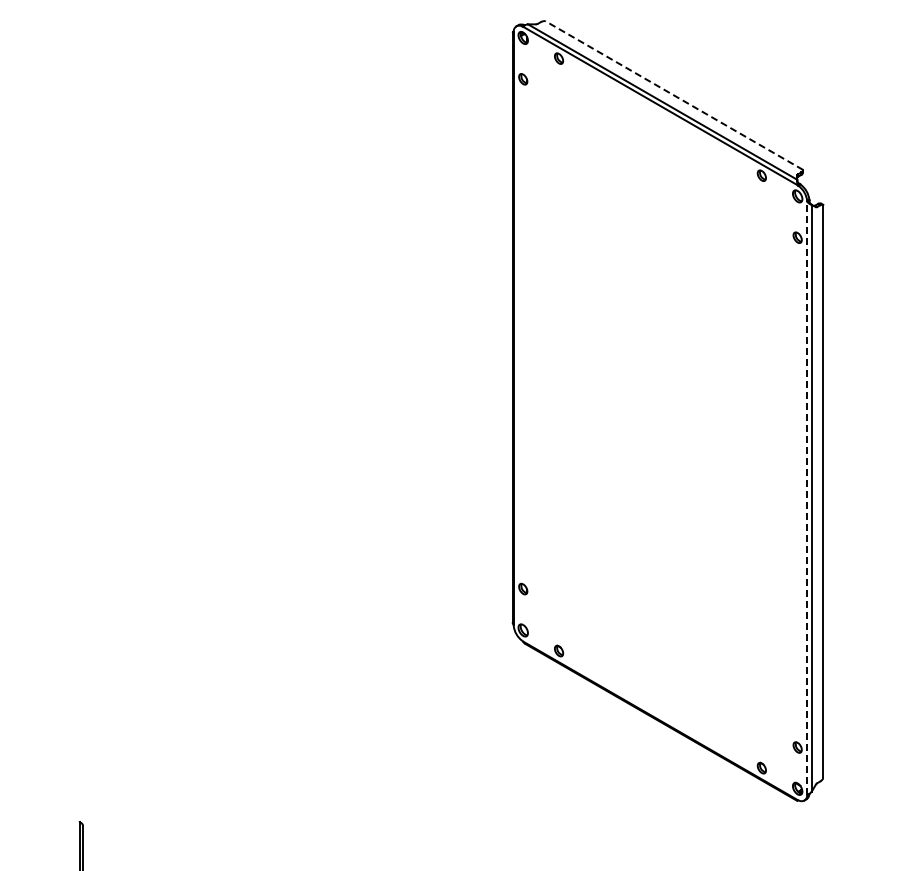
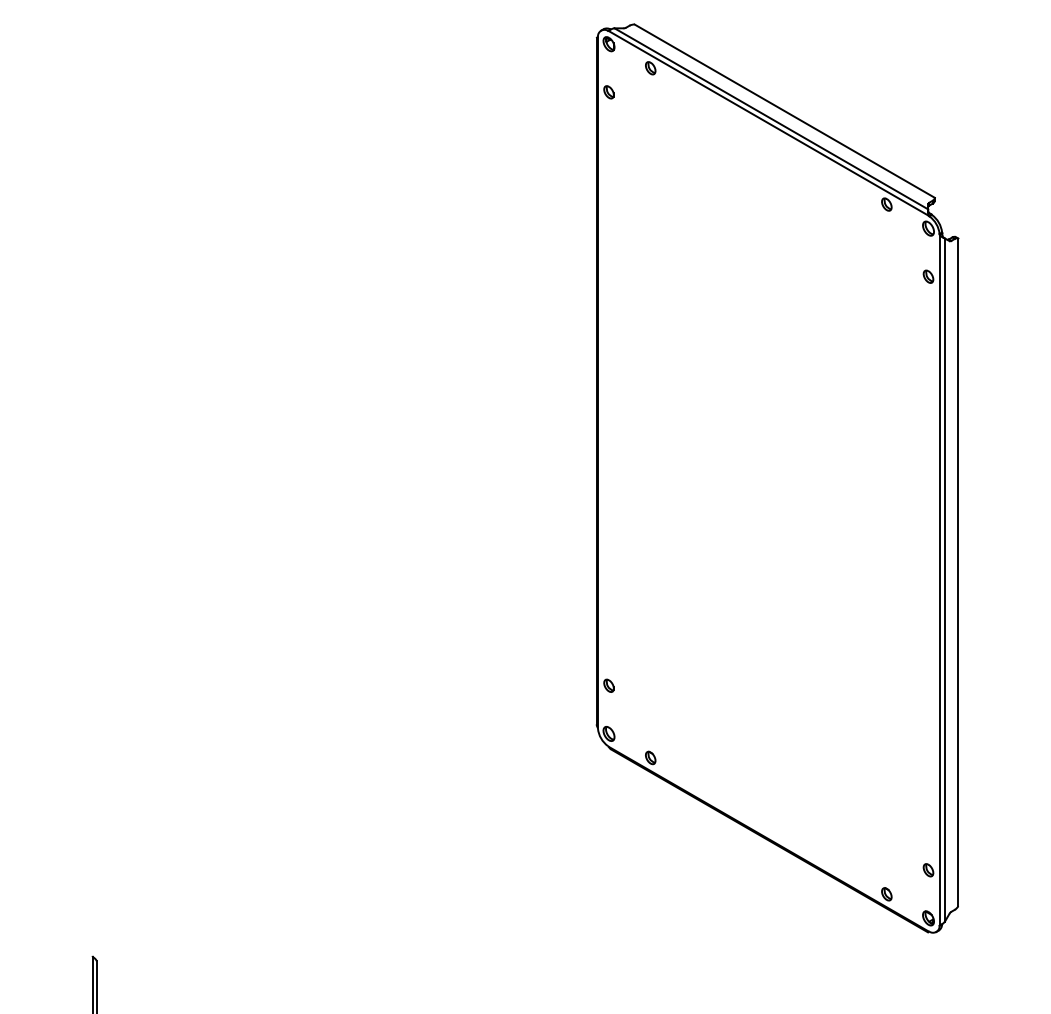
line: (674, 95) -> (785, 111), dashed -> solid
line: (807, 497) -> (939, 579), dashed -> solid

